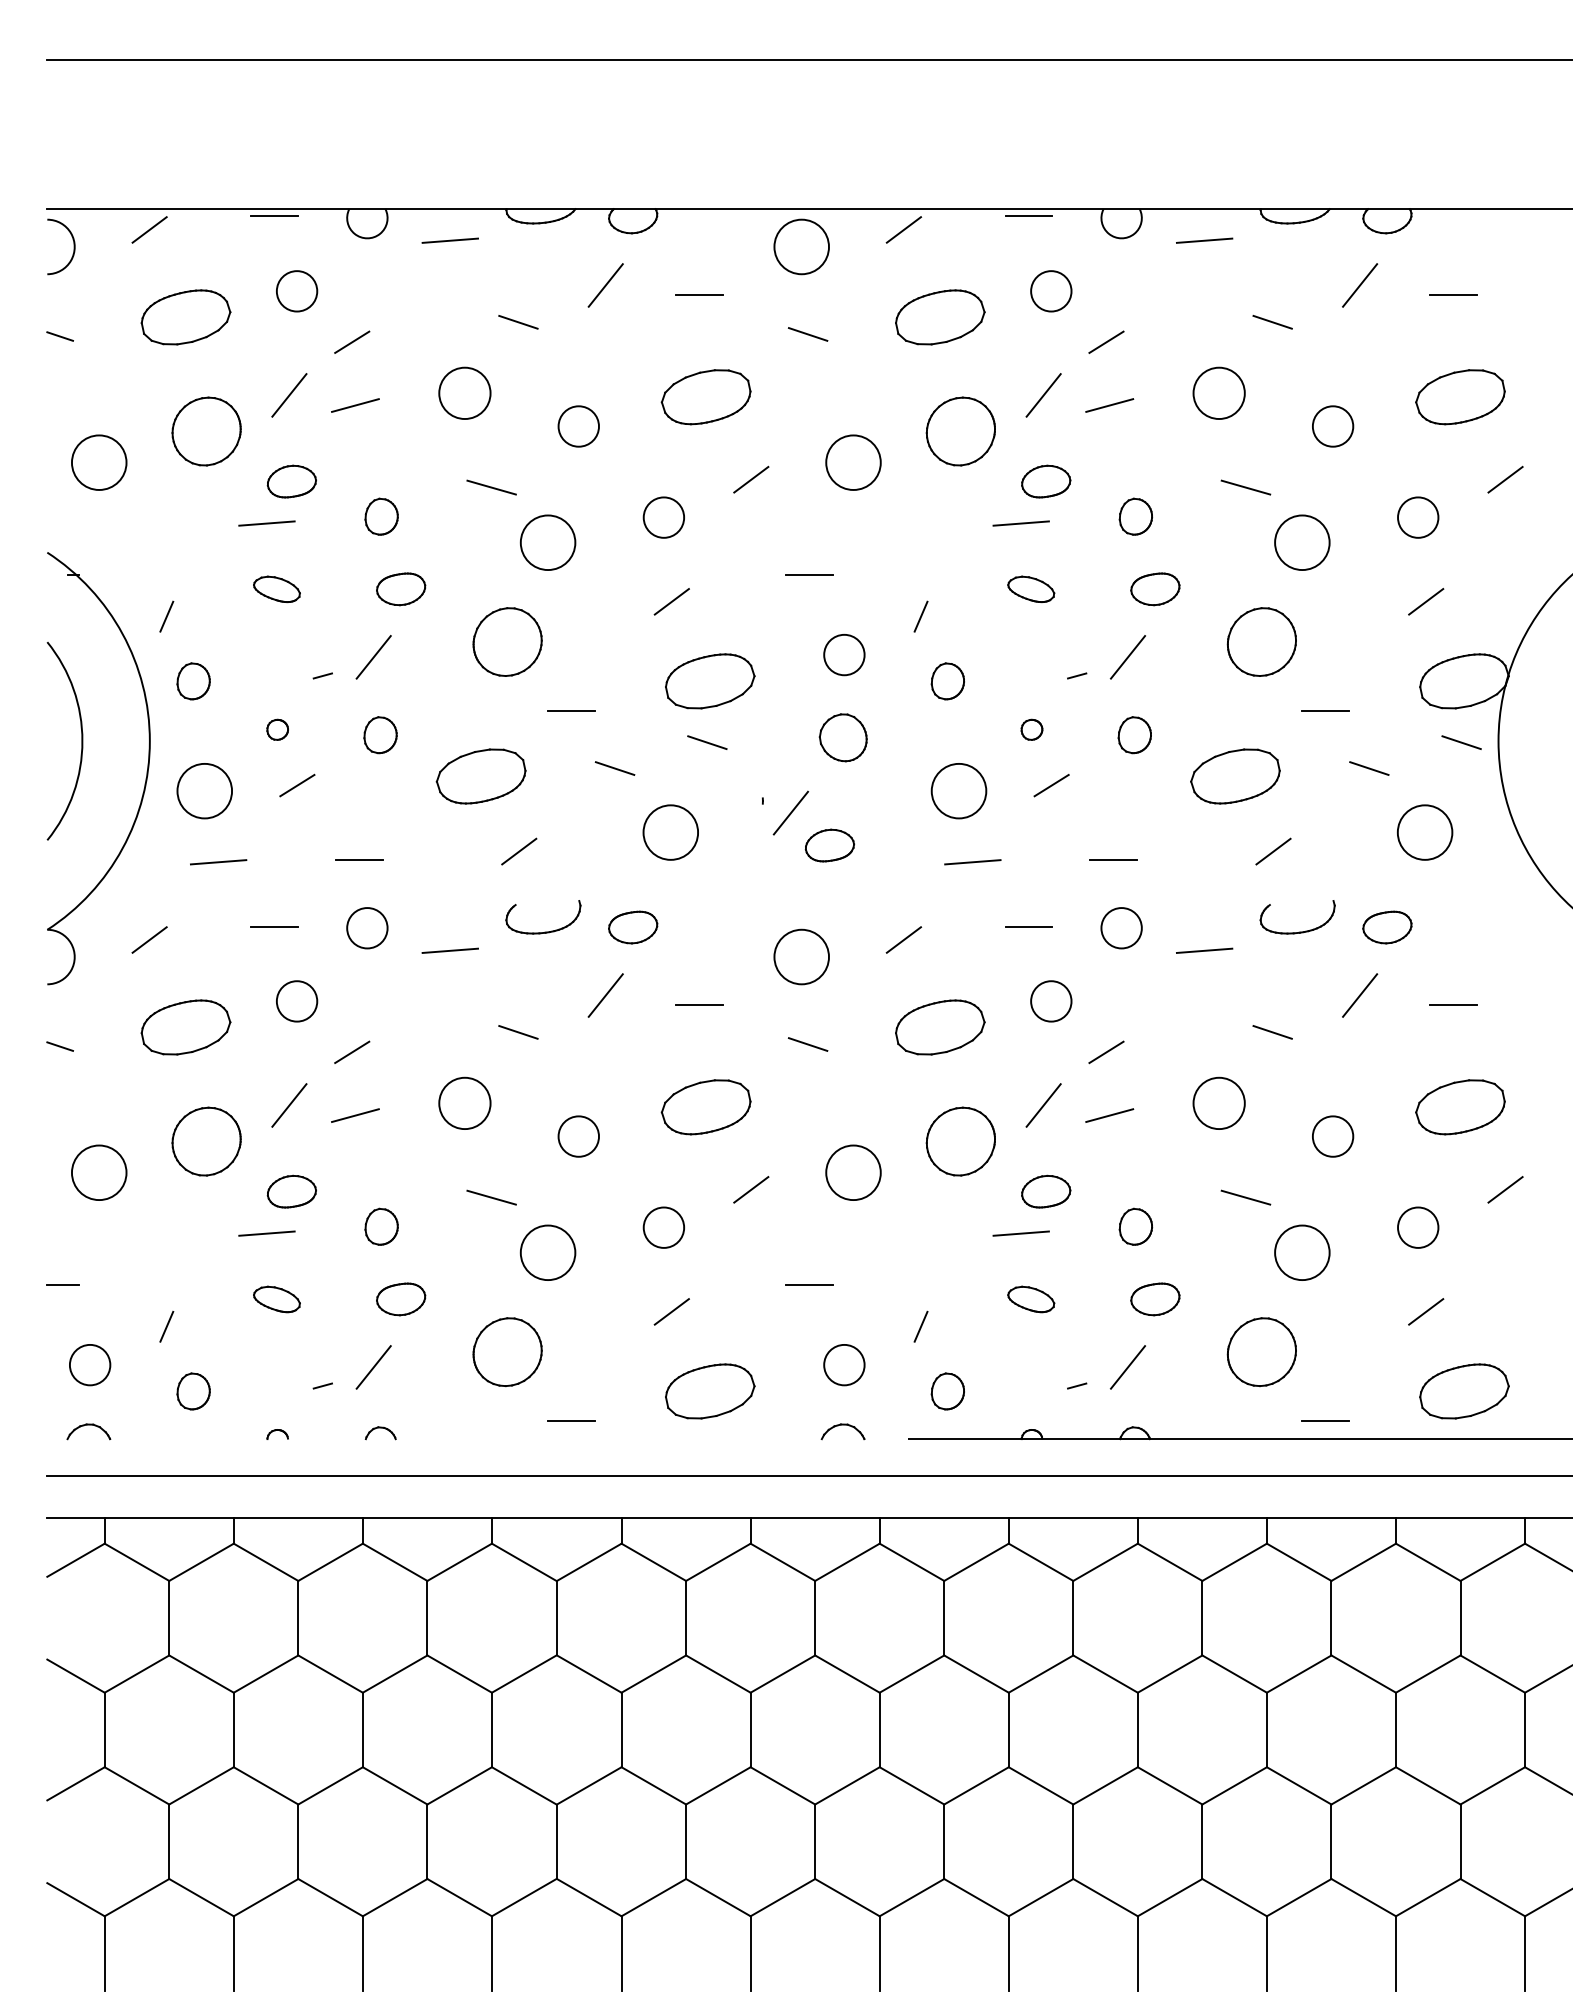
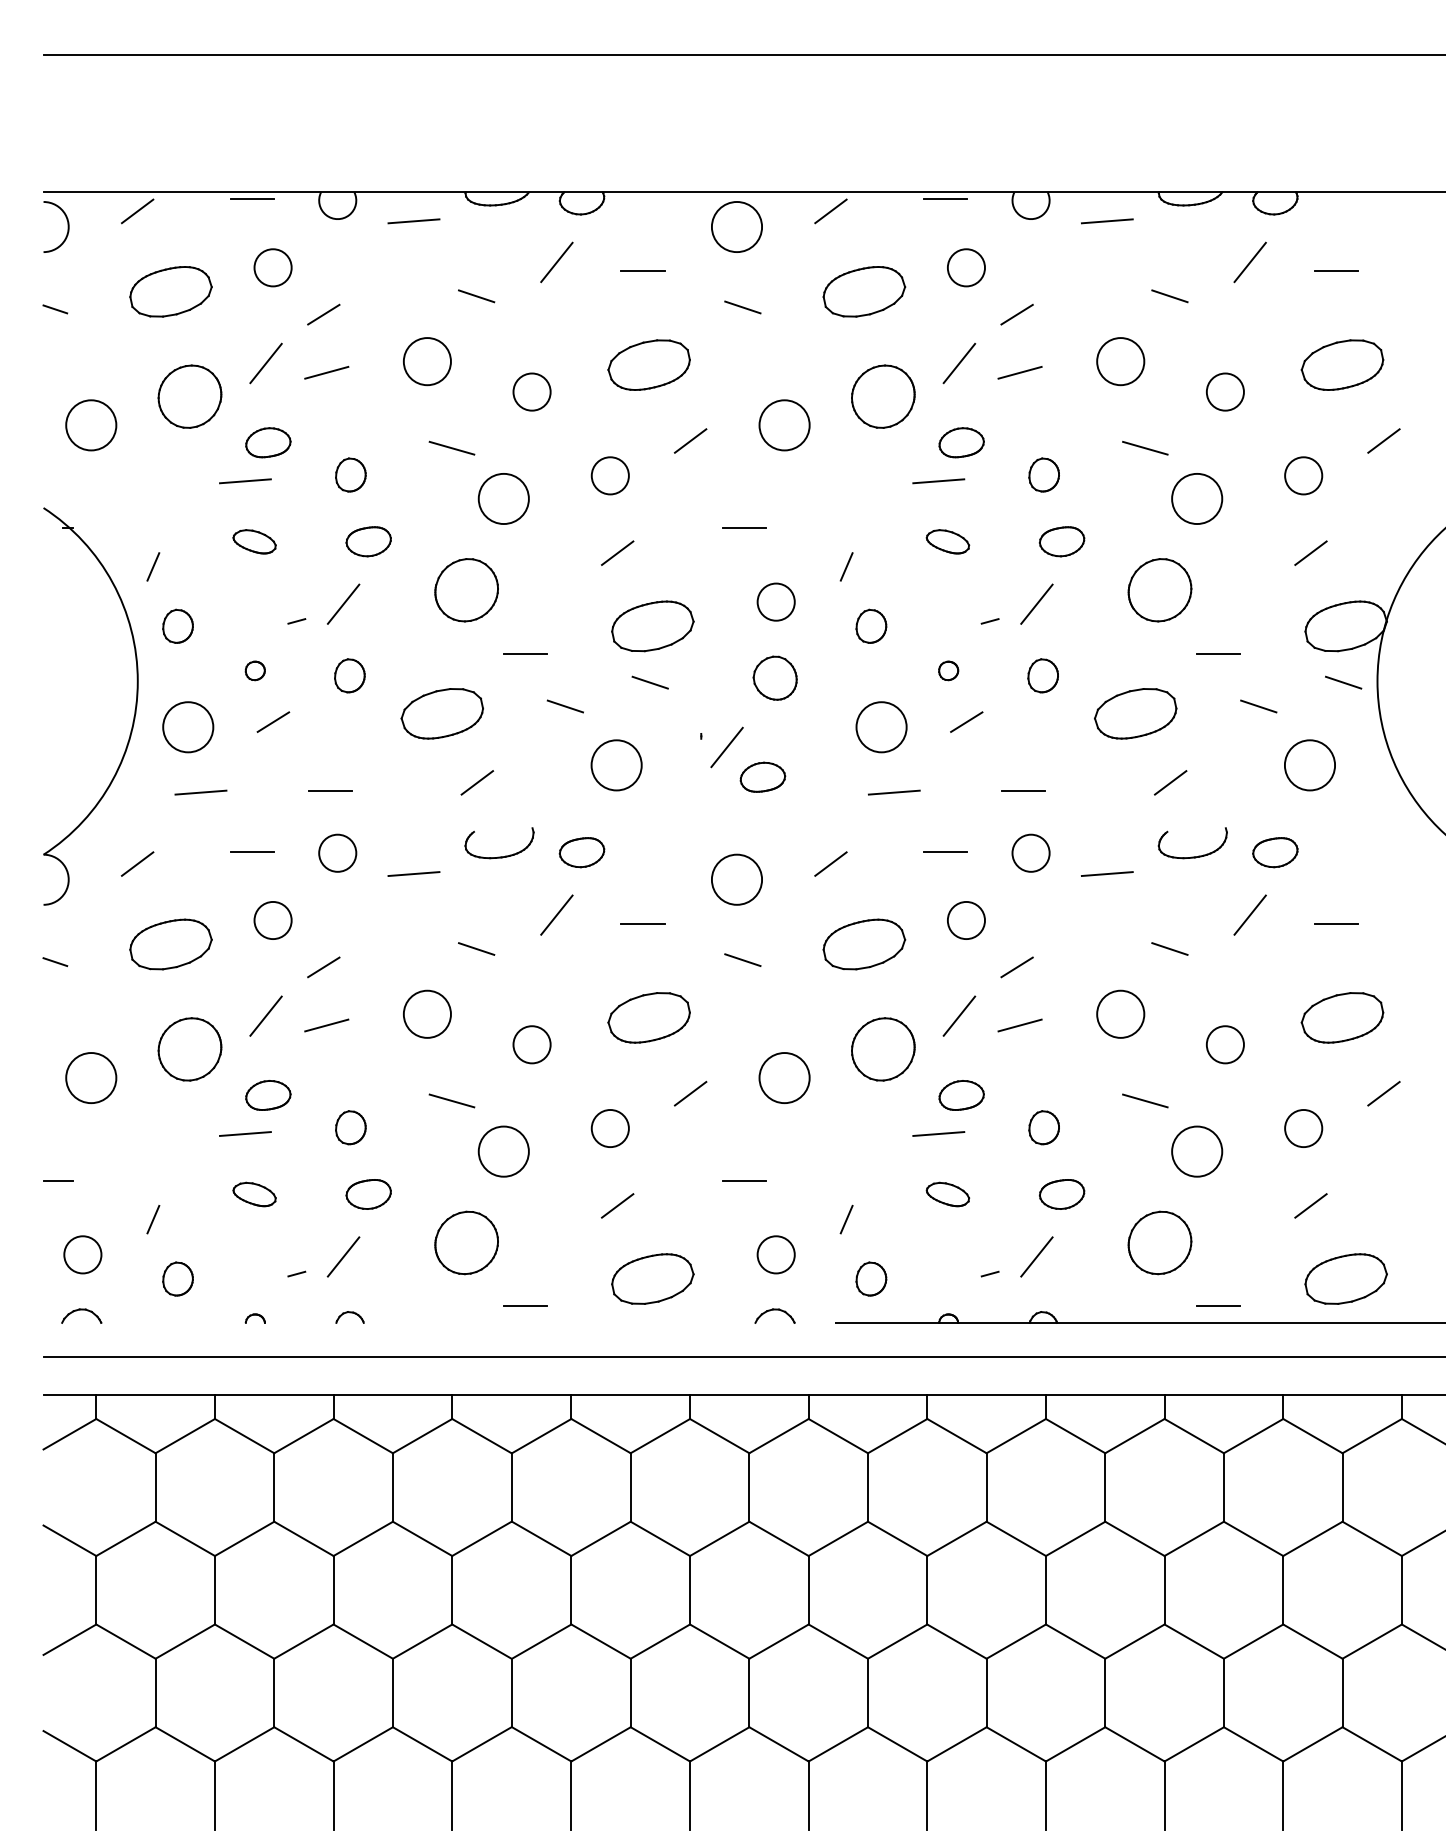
arc: (80, 741) -> (74, 681), removed

